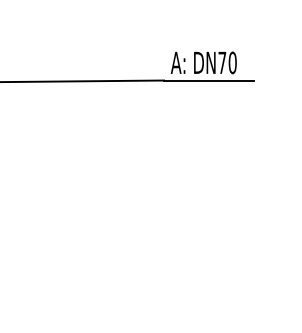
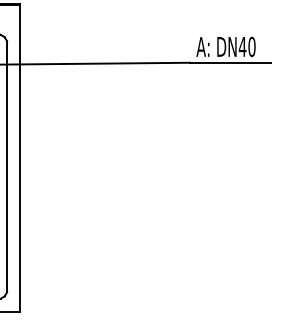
text: (222, 62) -> (242, 46), DN70 -> DN40

